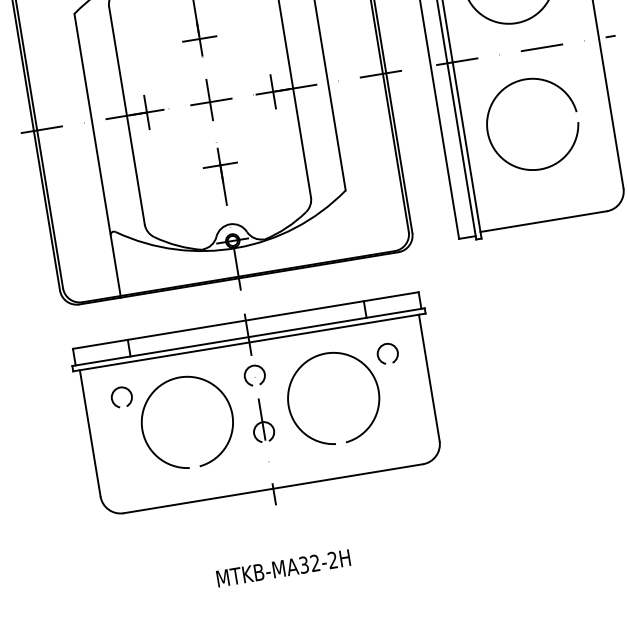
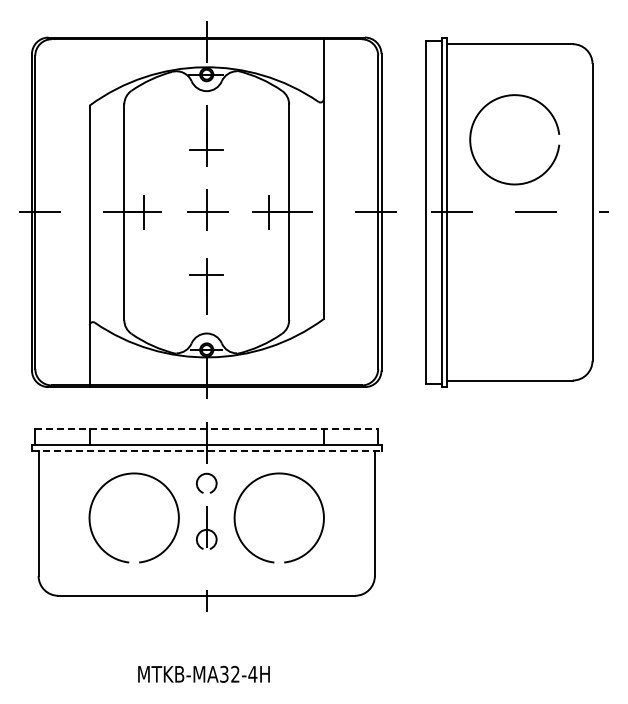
arc: (500, 94) -> (488, 250), removed
line: (246, 319) -> (207, 428), solid -> dashed
line: (249, 342) -> (206, 450), solid -> dashed
arc: (383, 346) -> (335, 475), removed
arc: (118, 389) -> (72, 475), removed
text: (332, 559) -> (252, 673), MTKB-MA32-2H -> MTKB-MA32-4H

